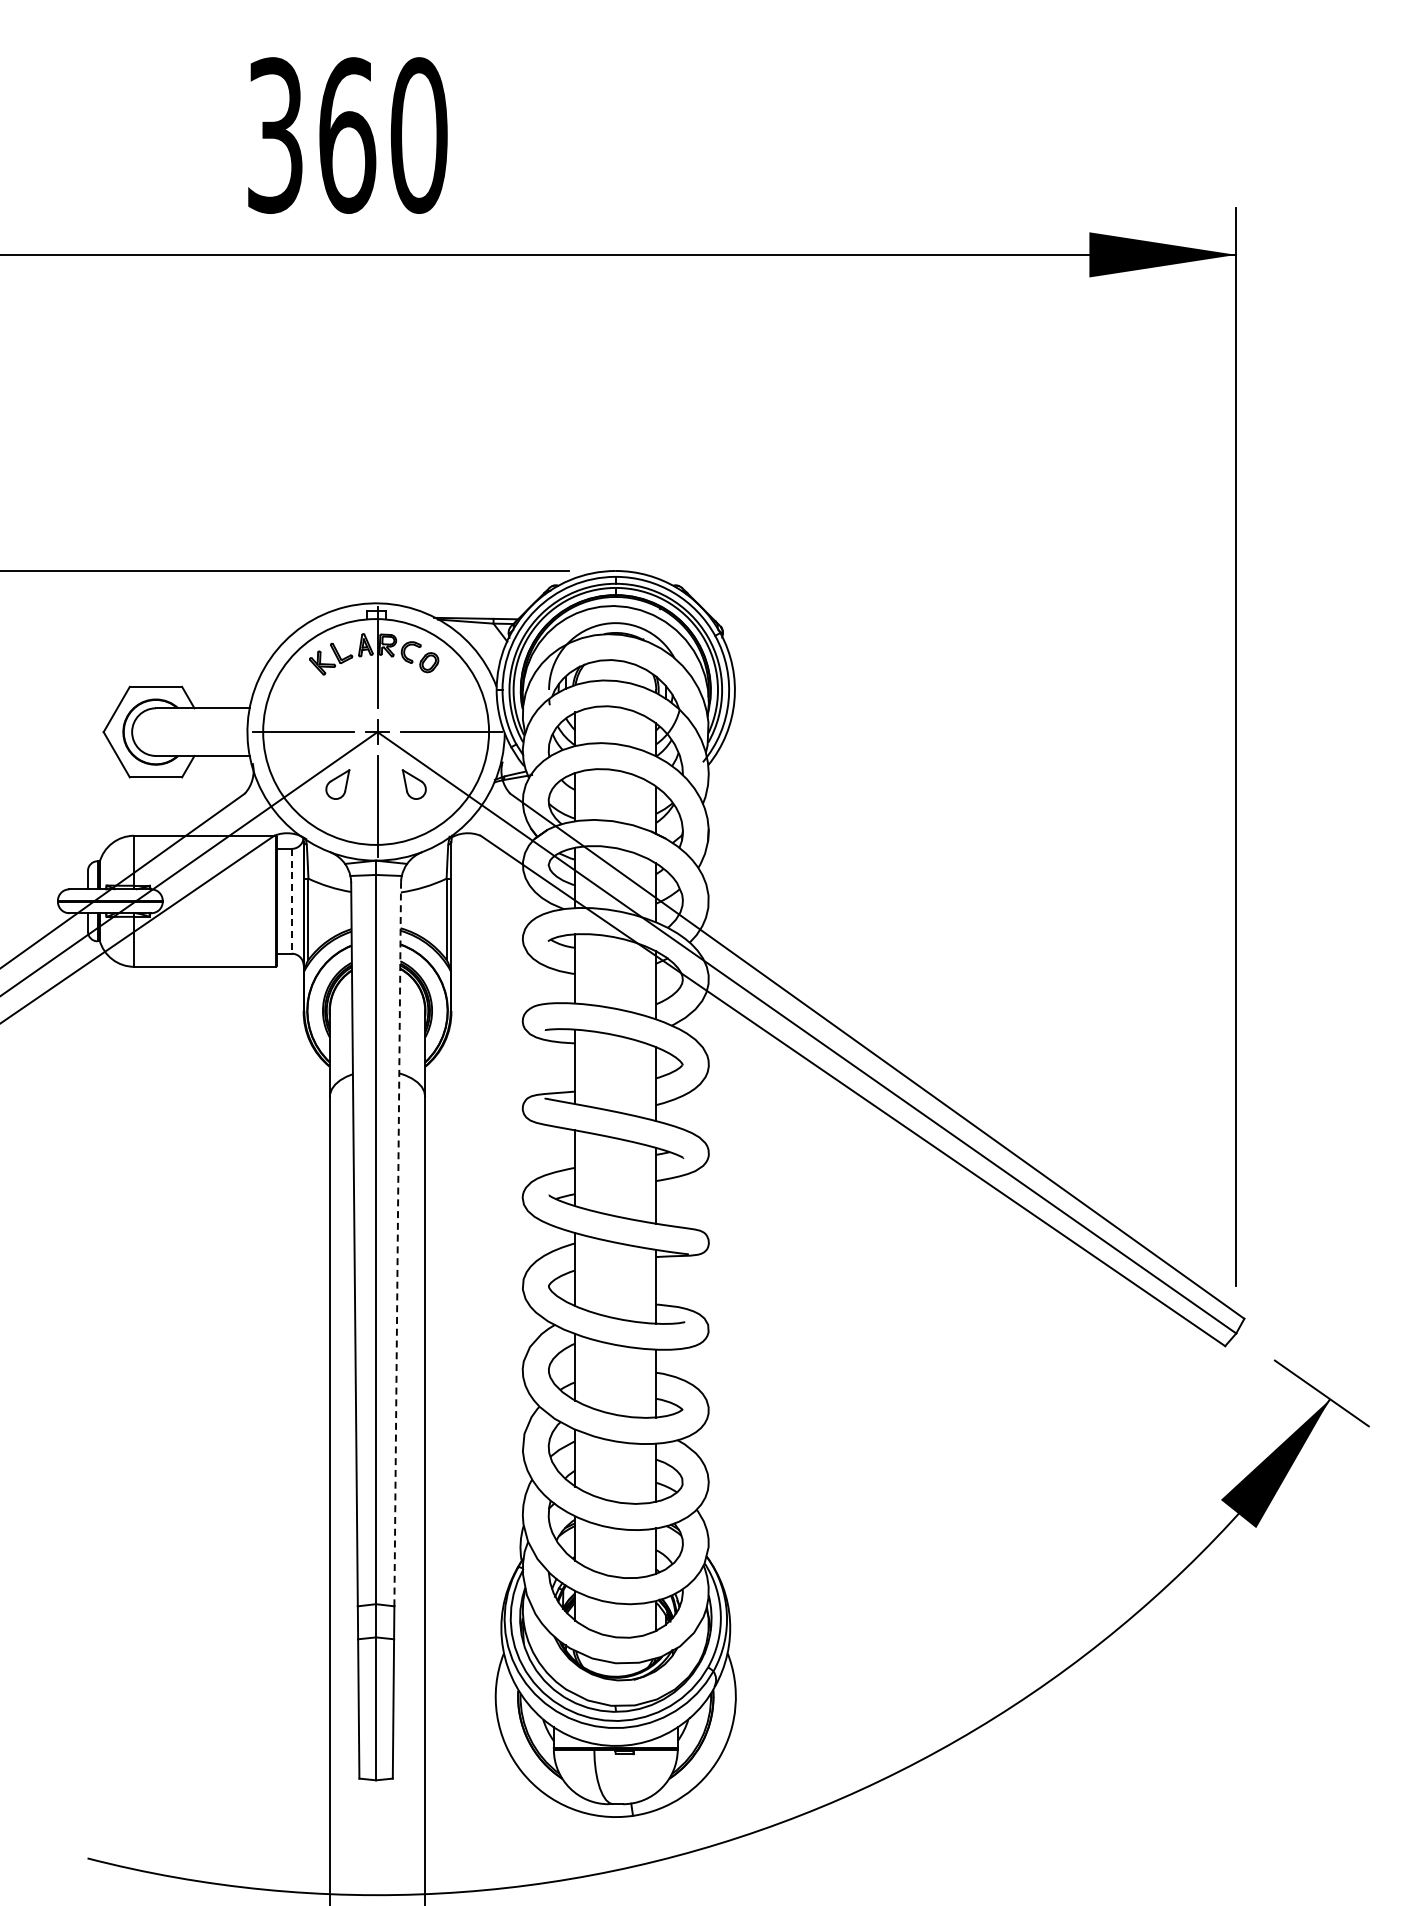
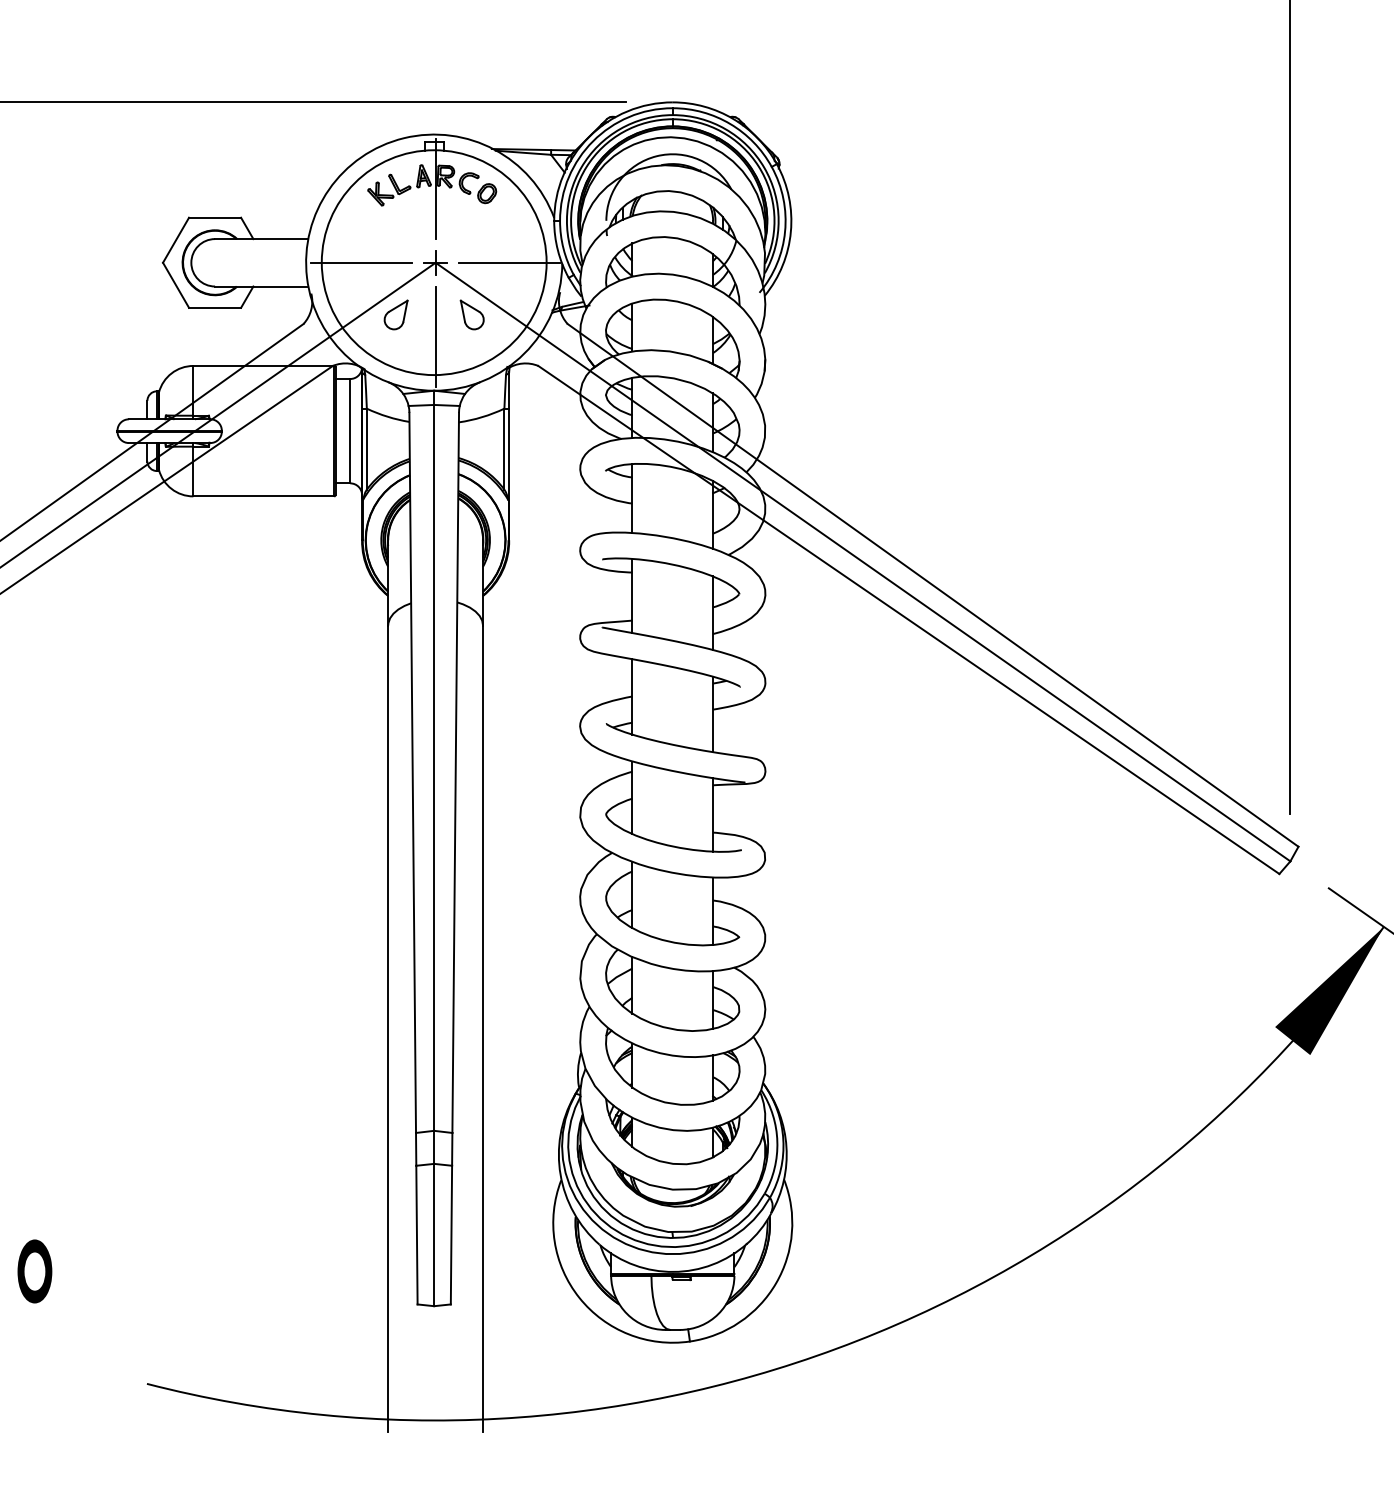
line: (291, 901) -> (349, 431), dashed -> solid
line: (397, 1244) -> (455, 772), dashed -> solid

